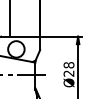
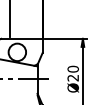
text: (68, 65) -> (72, 69), 28 -> 20

